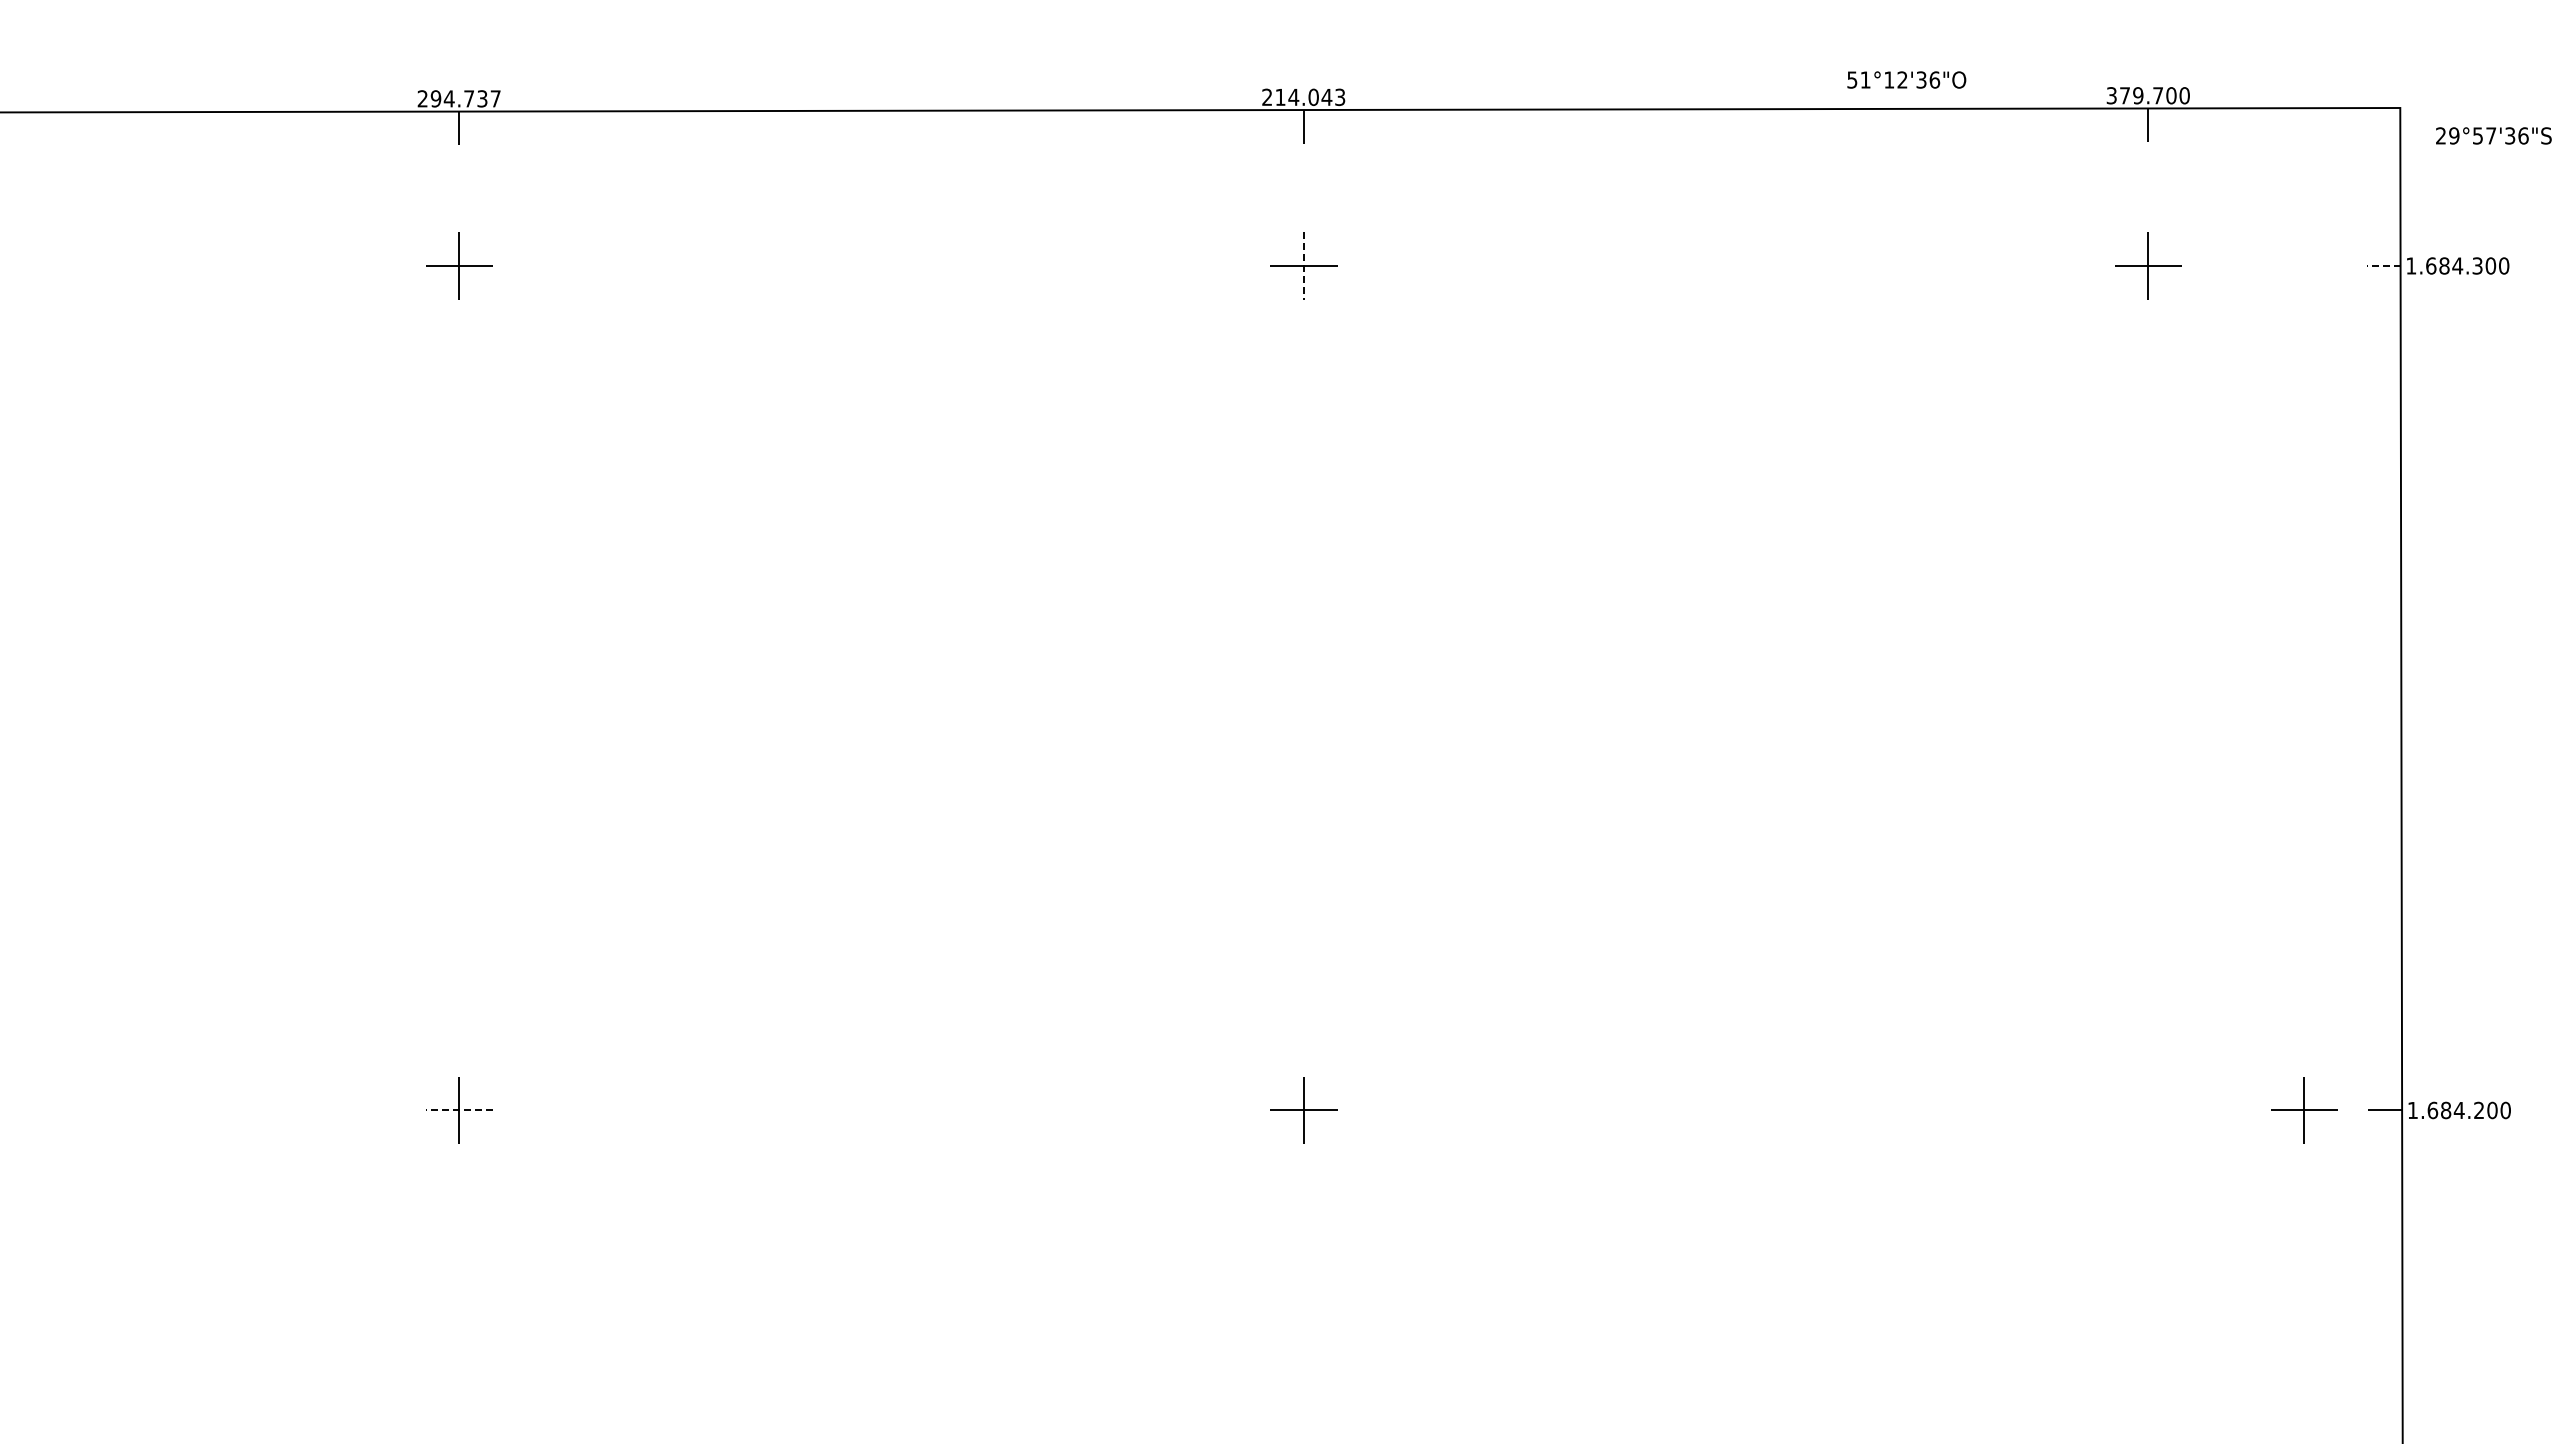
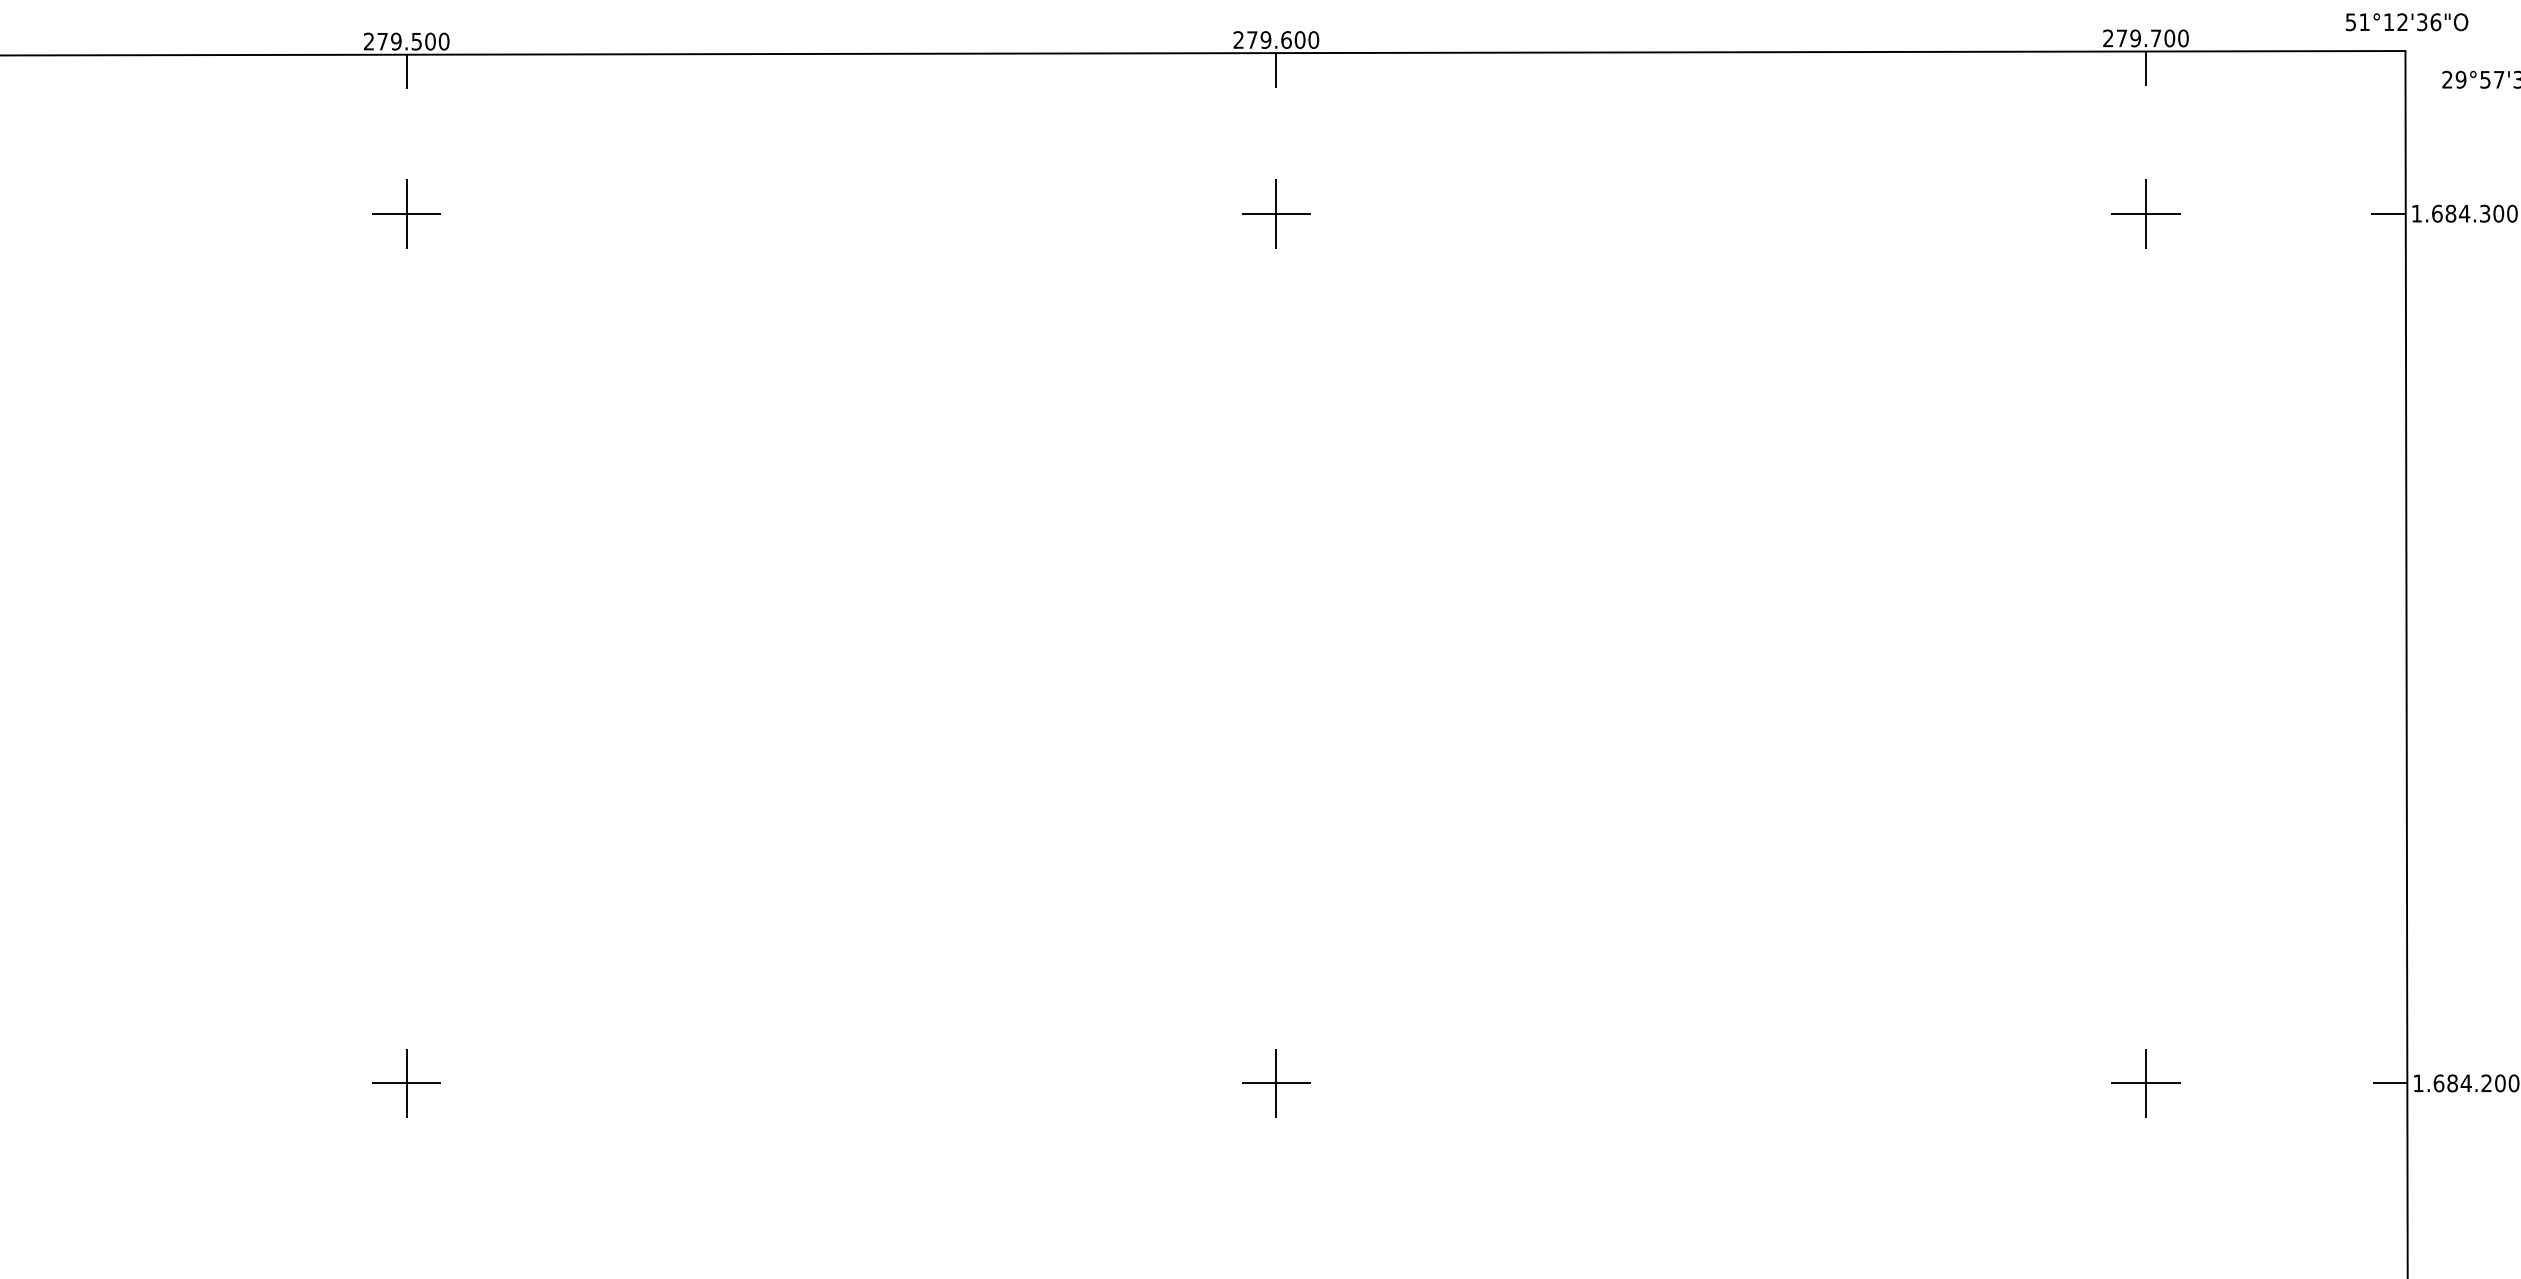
text: (1906, 79) -> (2406, 21), moved
text: (2111, 95) -> (2108, 38), 379.700 -> 279.700
text: (1310, 97) -> (1283, 40), 214.043 -> 279.600
text: (465, 98) -> (413, 41), 294.737 -> 279.500
line: (1303, 266) -> (1275, 214), dashed -> solid
line: (2383, 266) -> (2388, 214), dashed -> solid
line: (459, 1110) -> (406, 1083), dashed -> solid
part: (2304, 1110) -> (2146, 1083), moved

